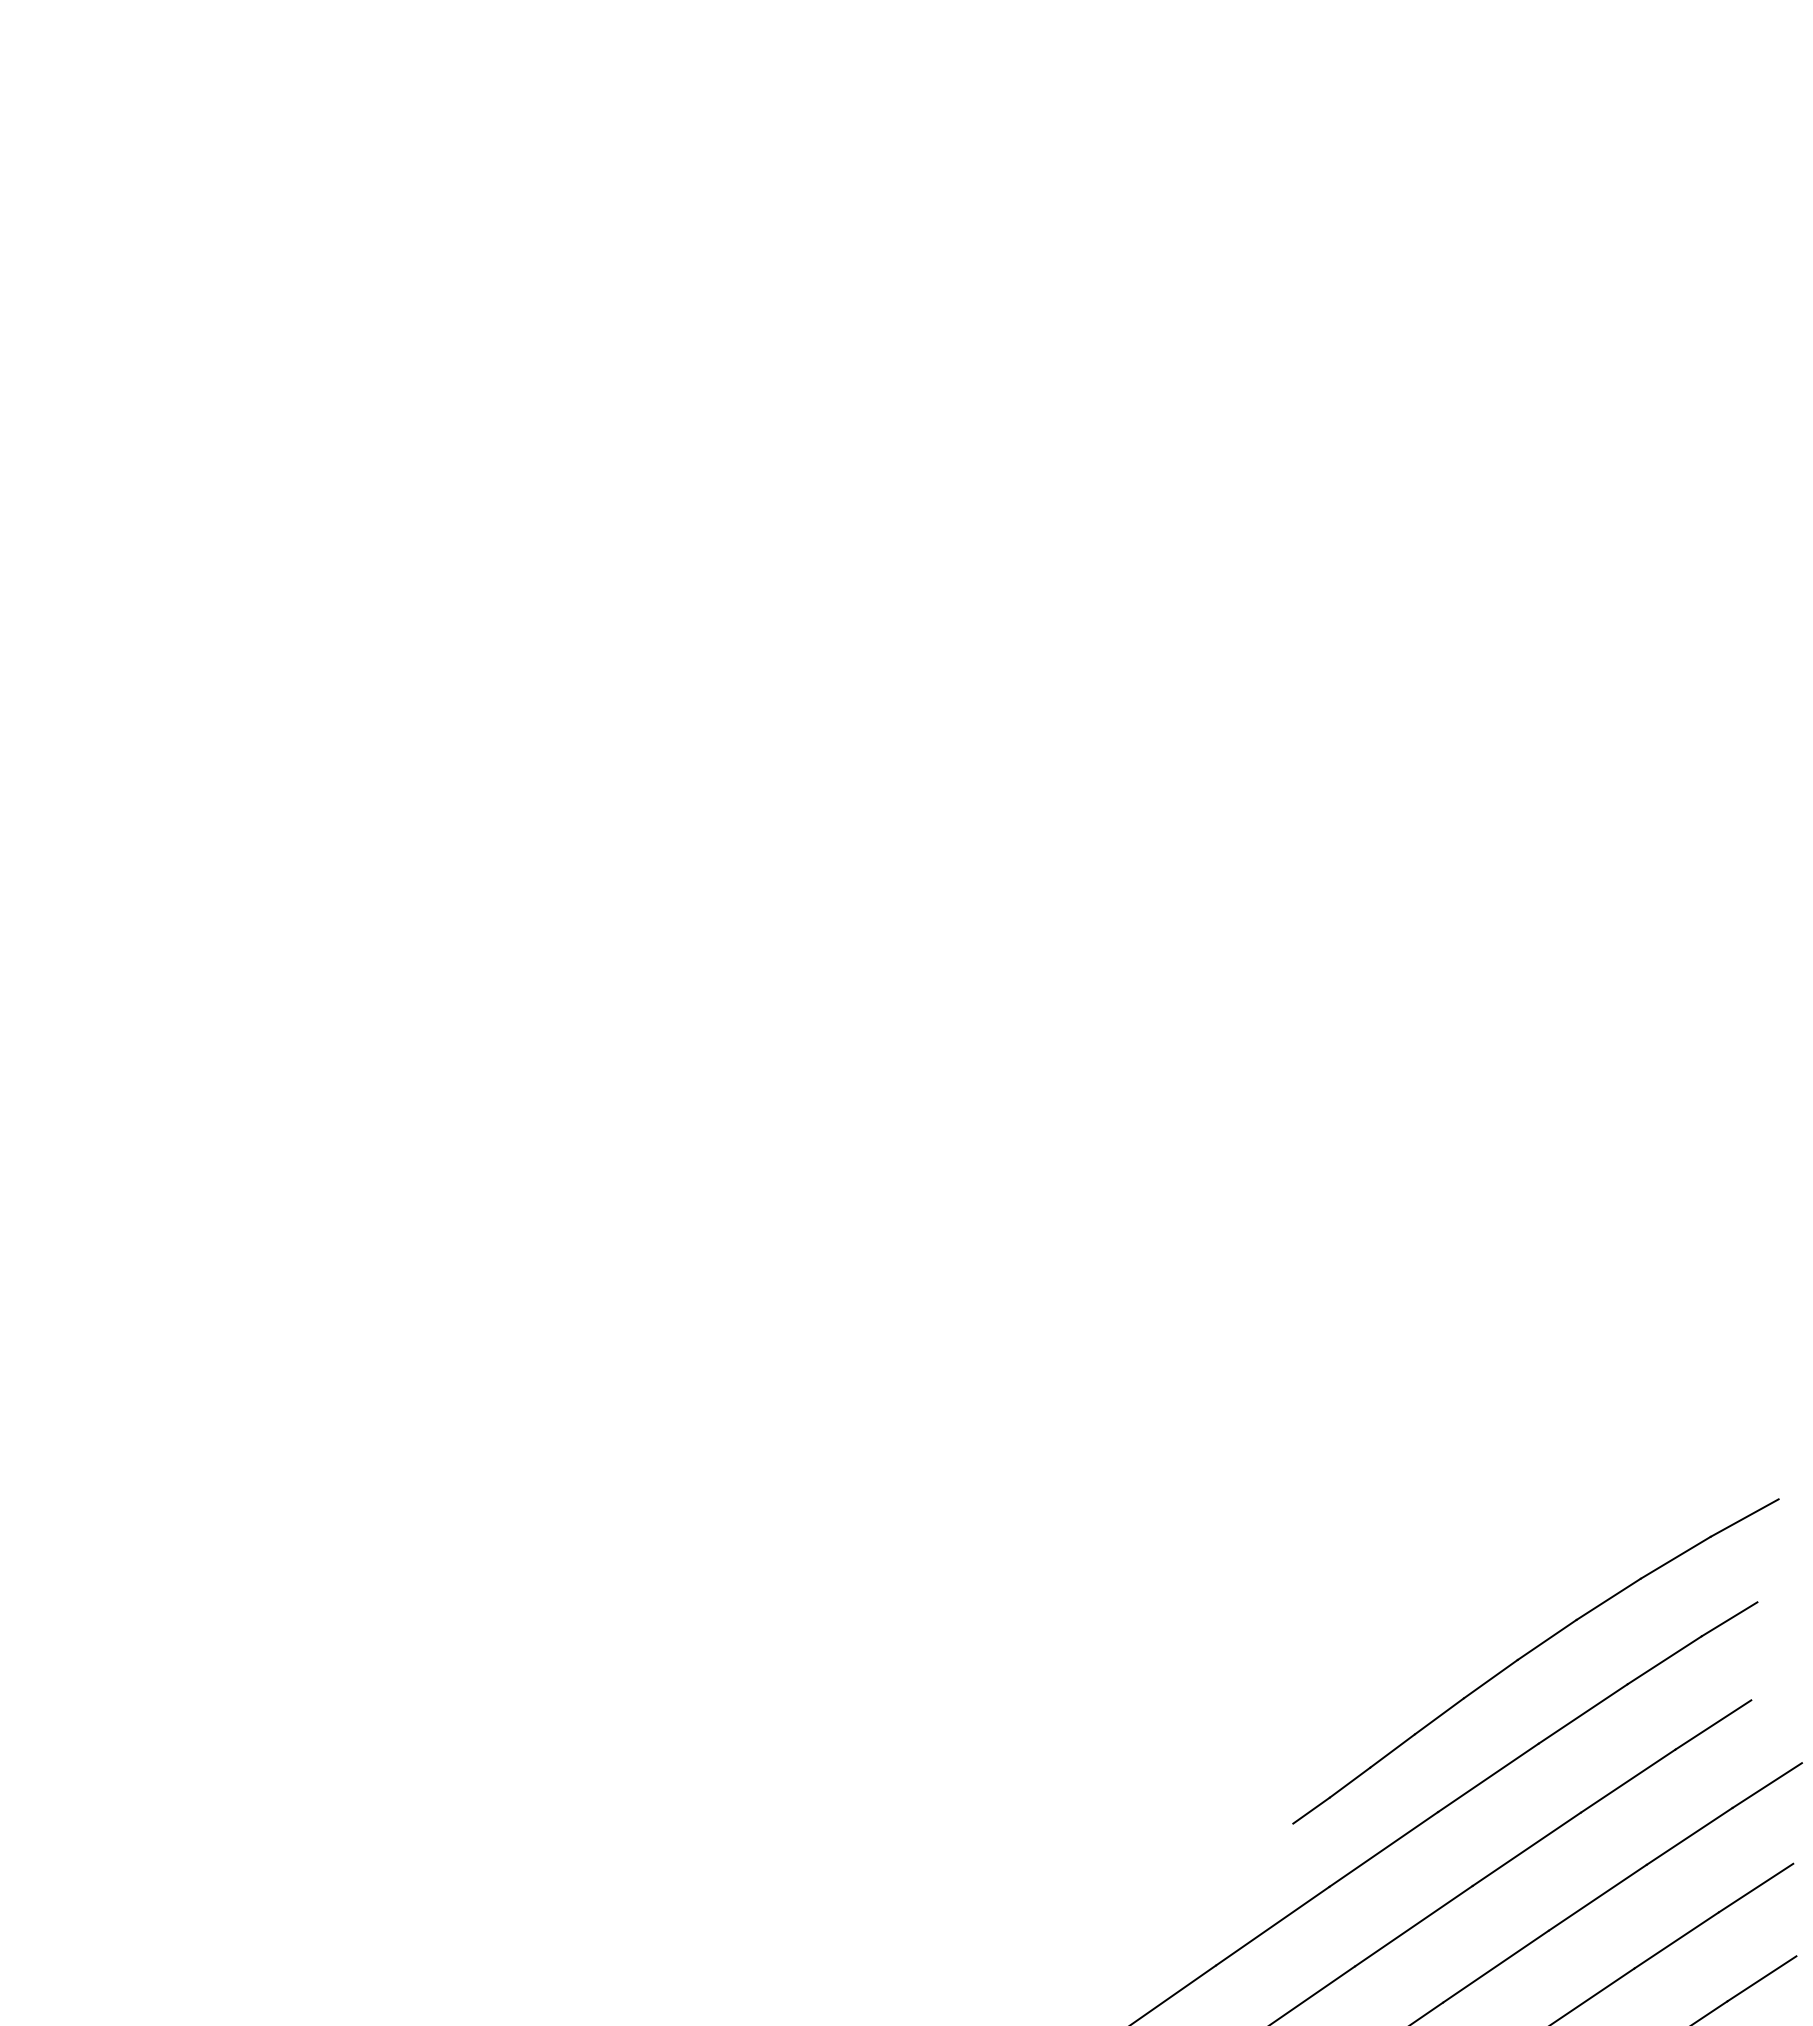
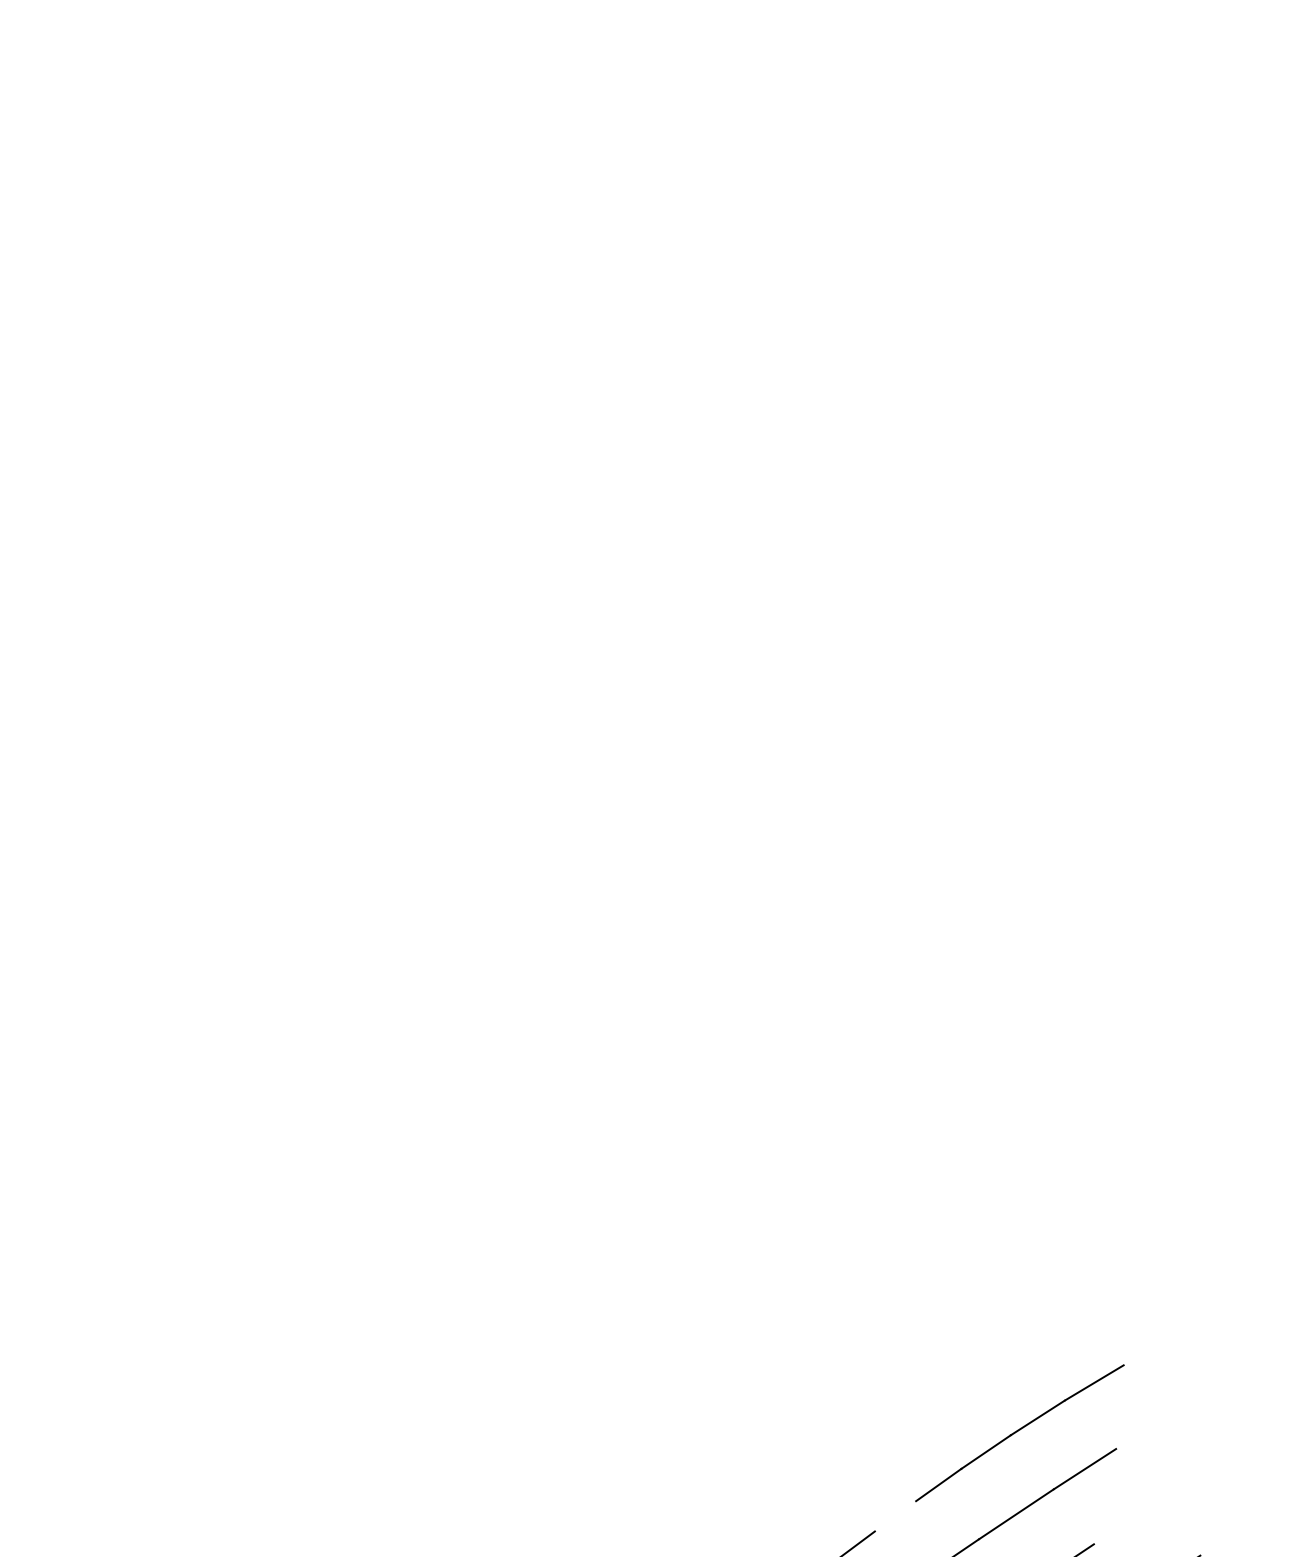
line: (1744, 1517) -> (1152, 1349), removed
line: (1729, 1619) -> (1139, 1434), removed
line: (1438, 1716) -> (894, 1516), removed
line: (1713, 1724) -> (1125, 1523), removed

